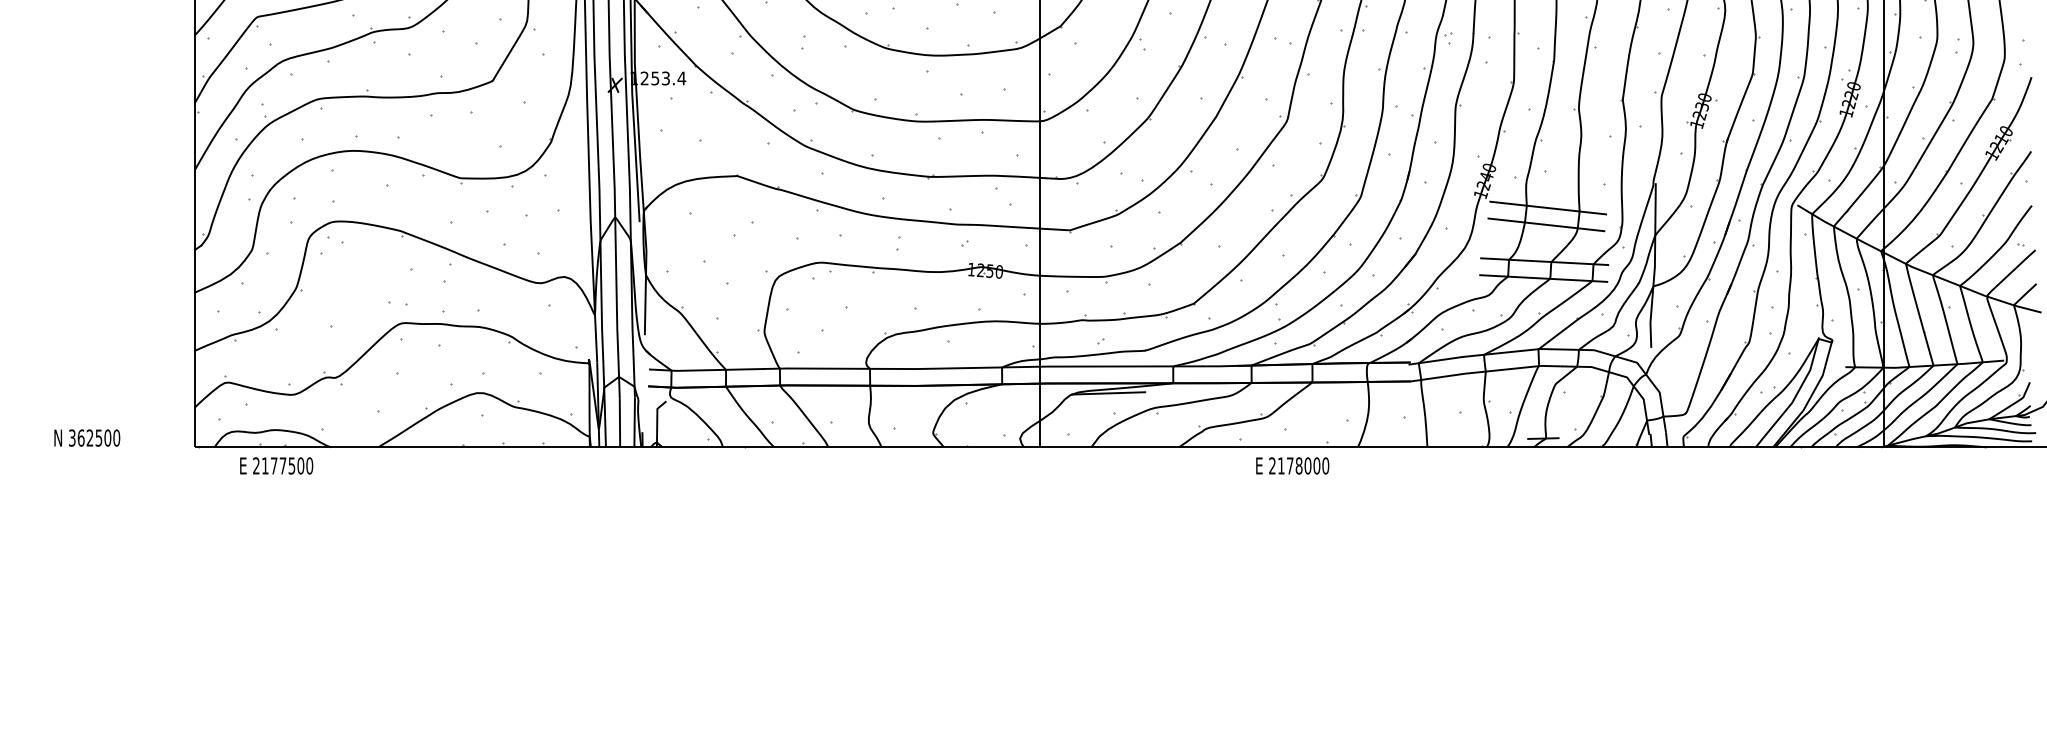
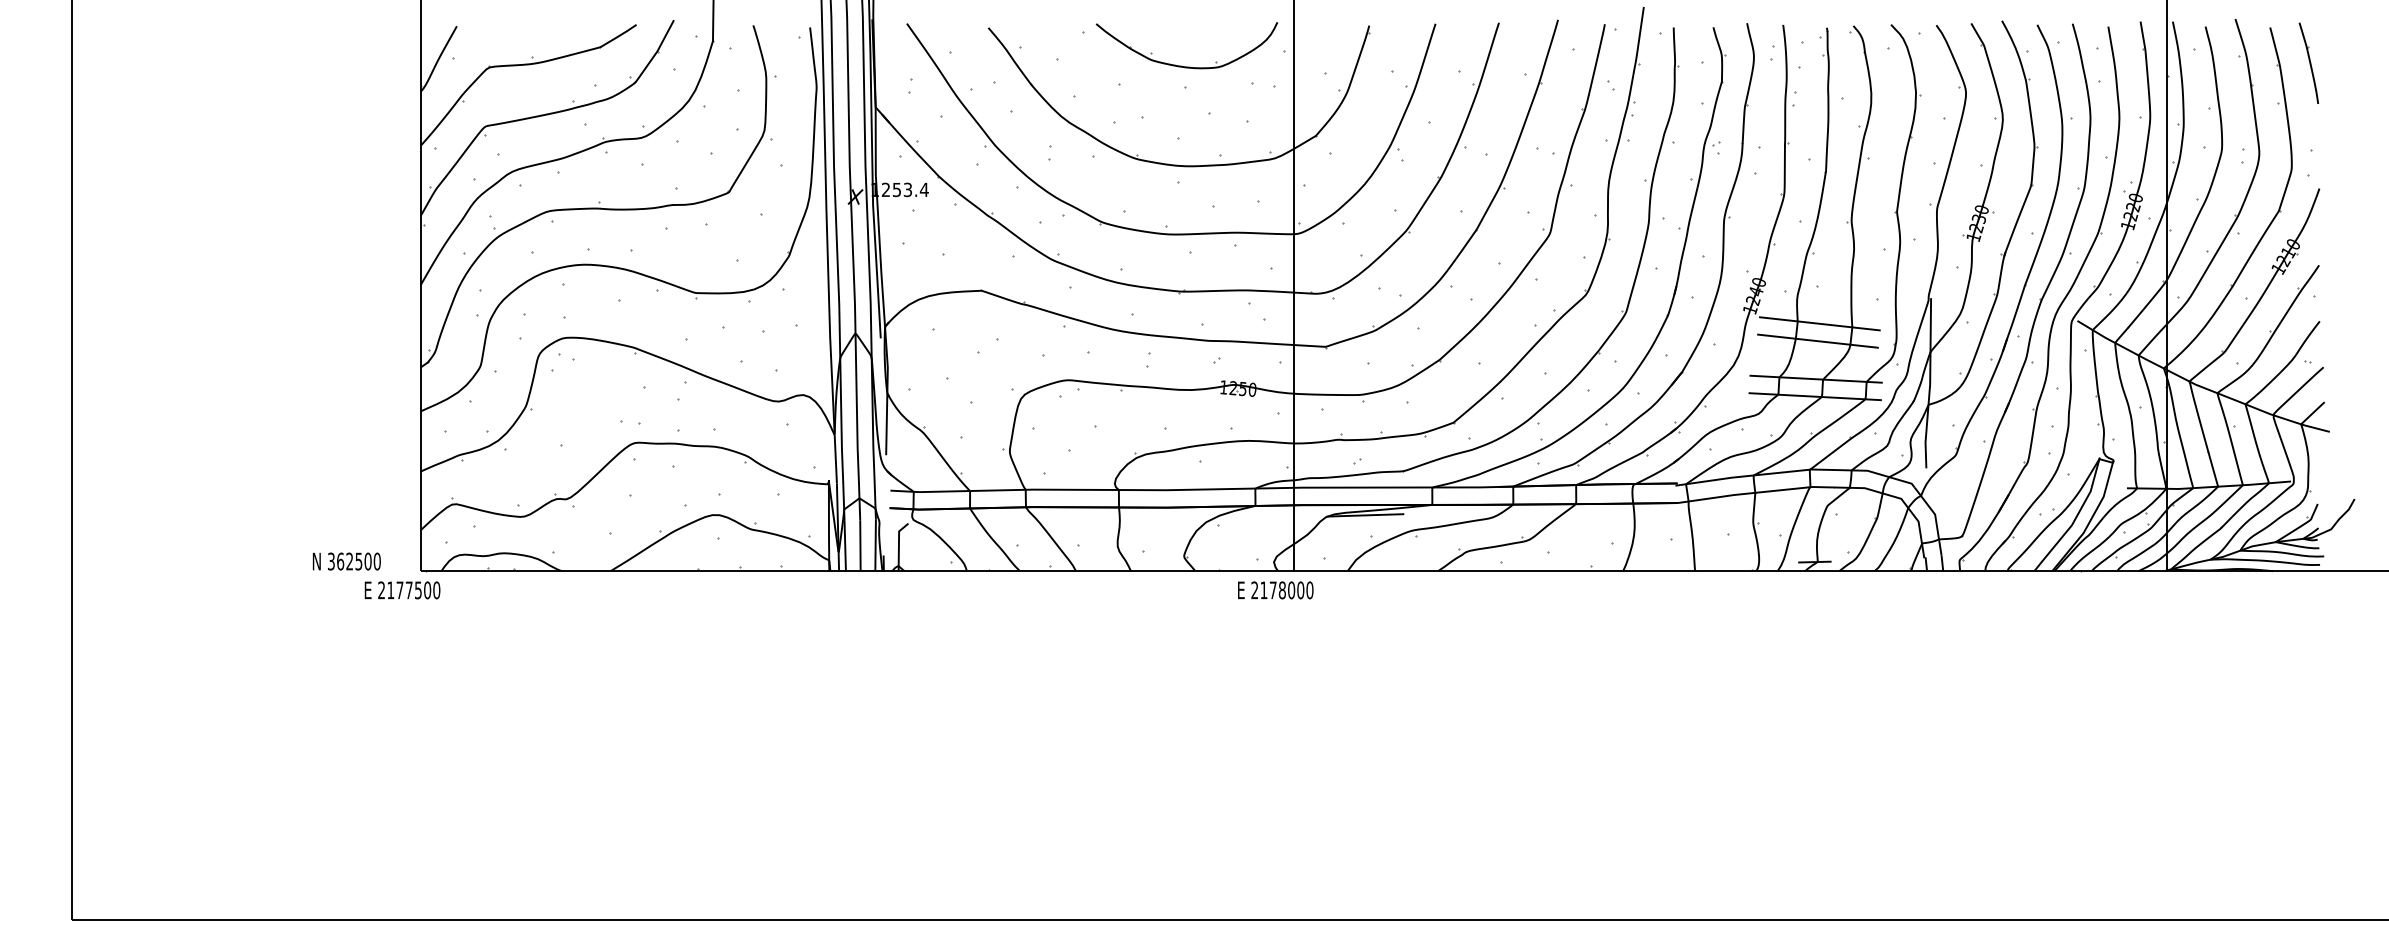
text: (86, 438) -> (346, 561), moved
text: (276, 466) -> (402, 590), moved
text: (1292, 466) -> (1275, 590), moved

